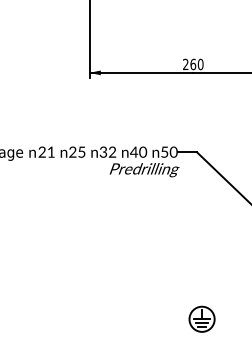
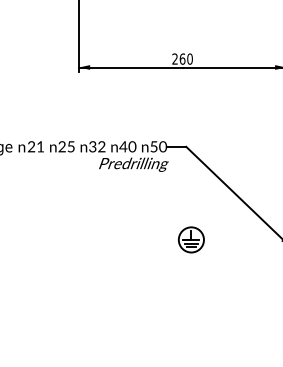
part: (202, 318) -> (191, 239), moved

